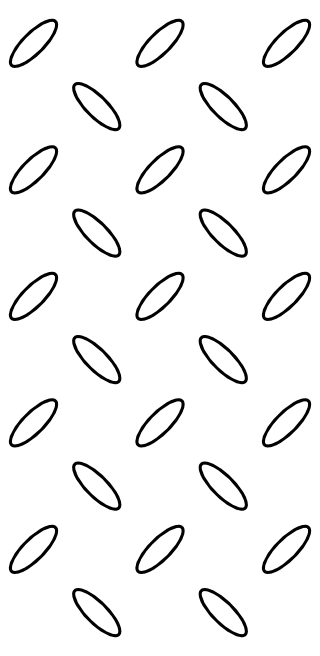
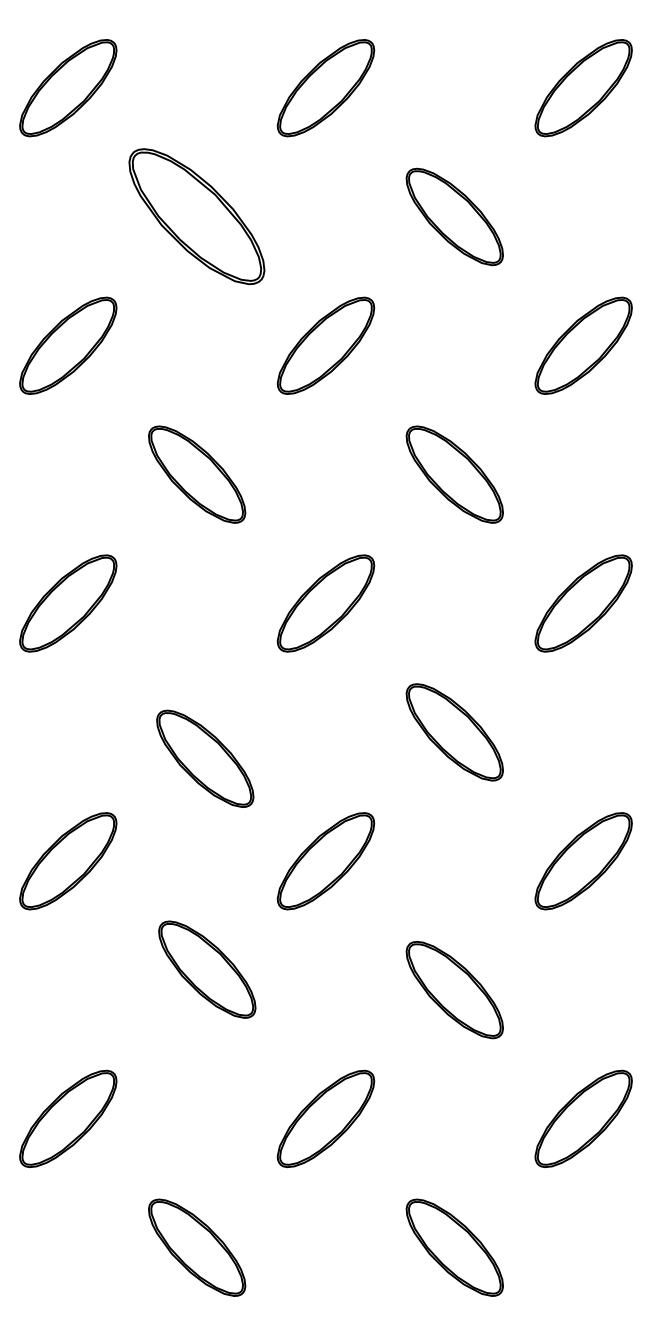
part: (96, 106) -> (196, 216), size x1.4
part: (96, 359) -> (204, 758), moved
part: (96, 485) -> (206, 968), moved

